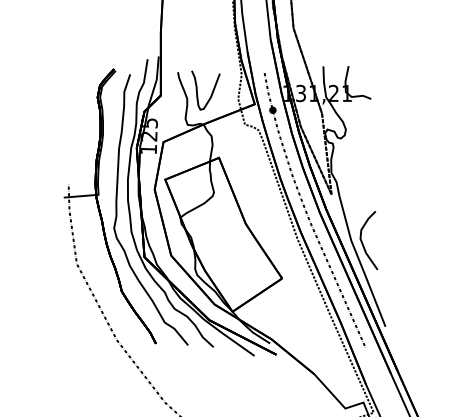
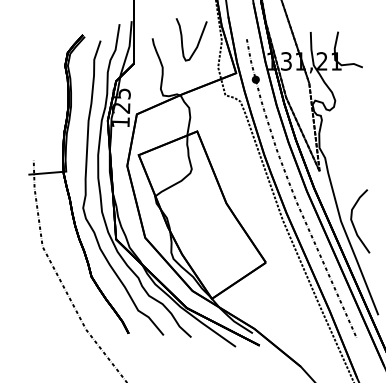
curve: (211, 92) -> (197, 41), moved

